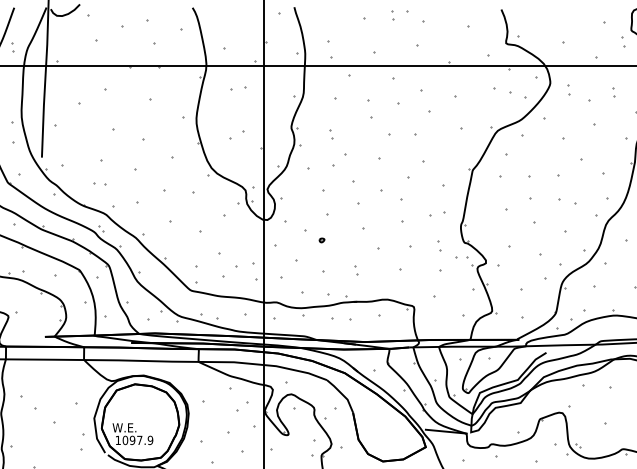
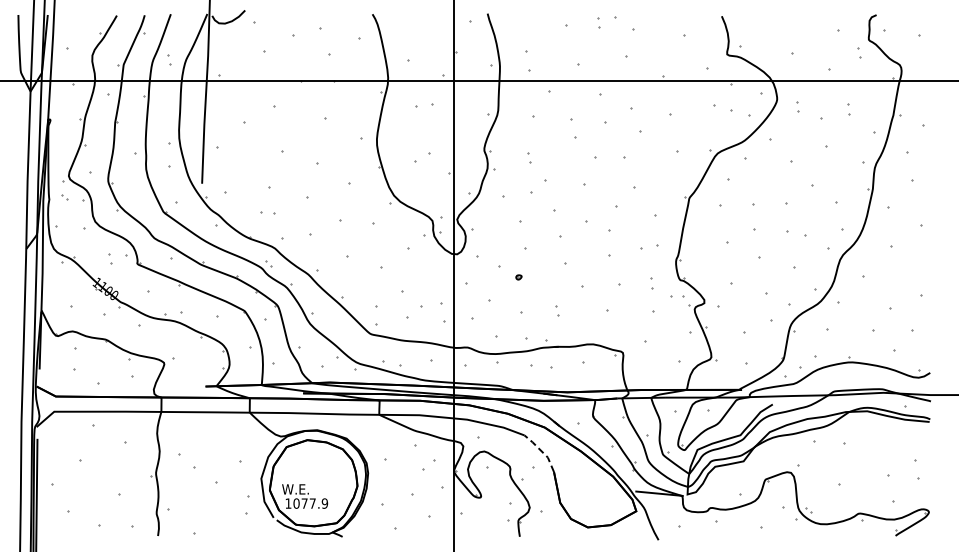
line: (341, 394) -> (541, 451), solid -> dashed
text: (132, 440) -> (304, 503), 1097.9 -> 1077.9

